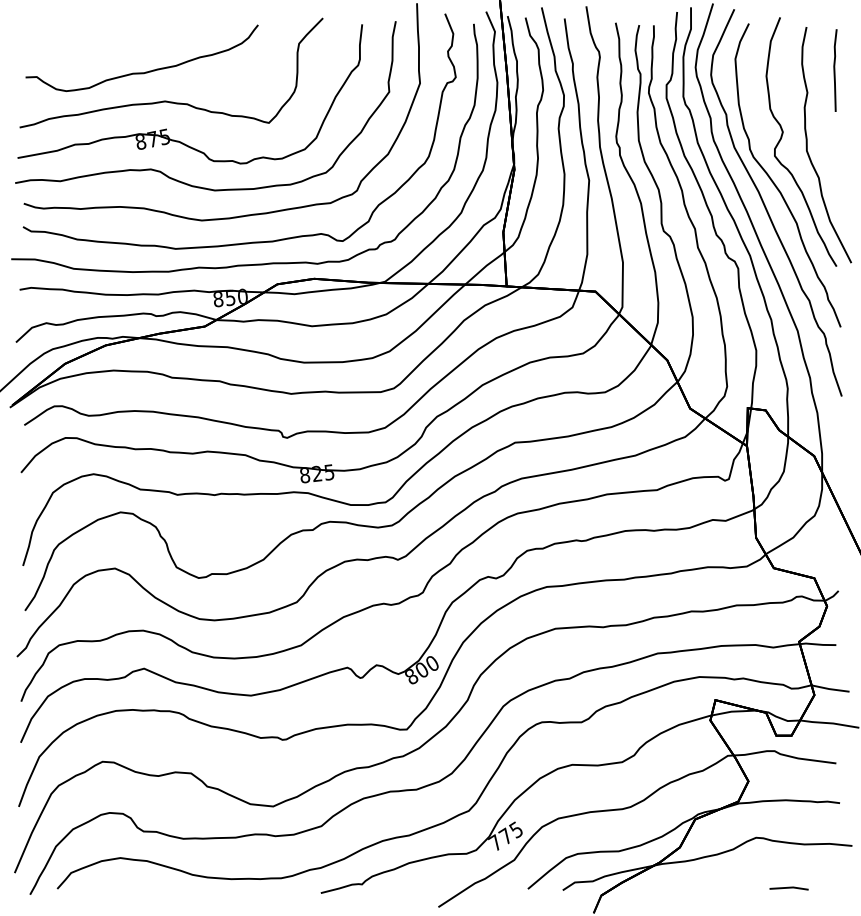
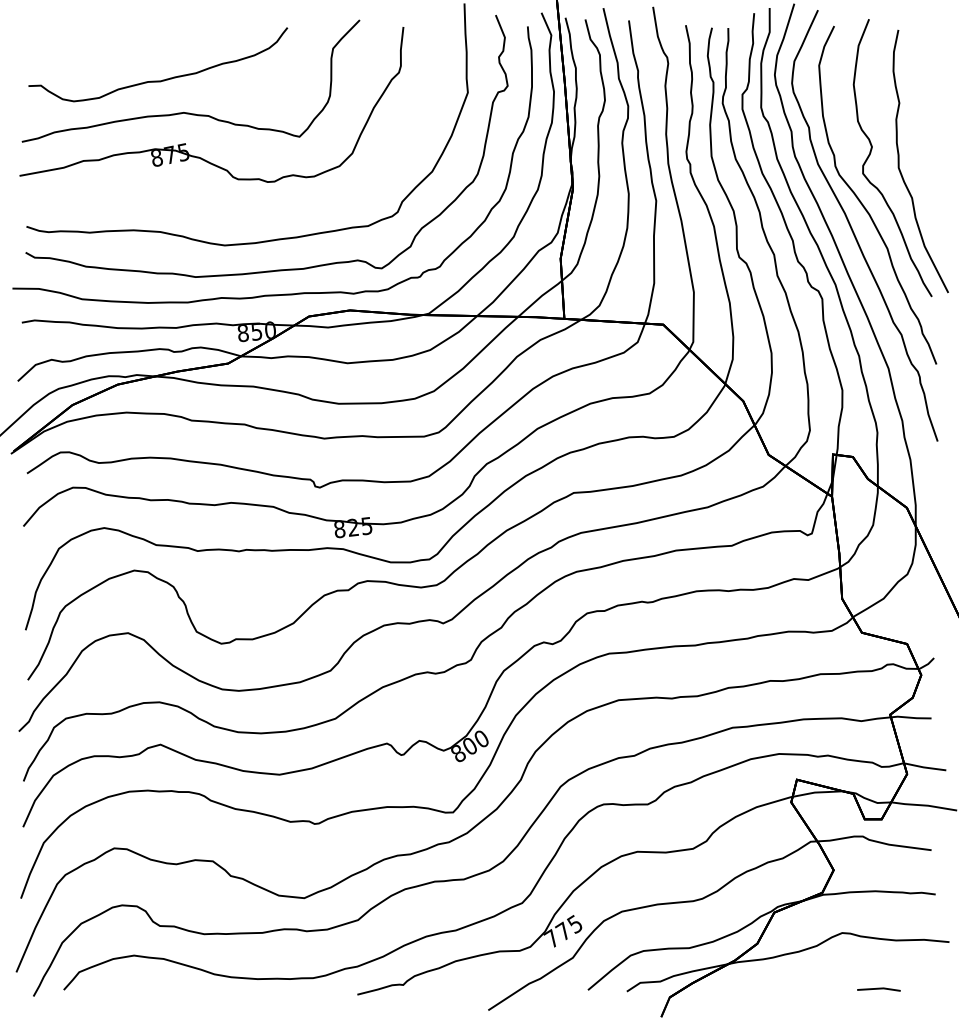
curve: (835, 70) -> (930, 78), removed
curve: (177, 179) -> (197, 199), removed

